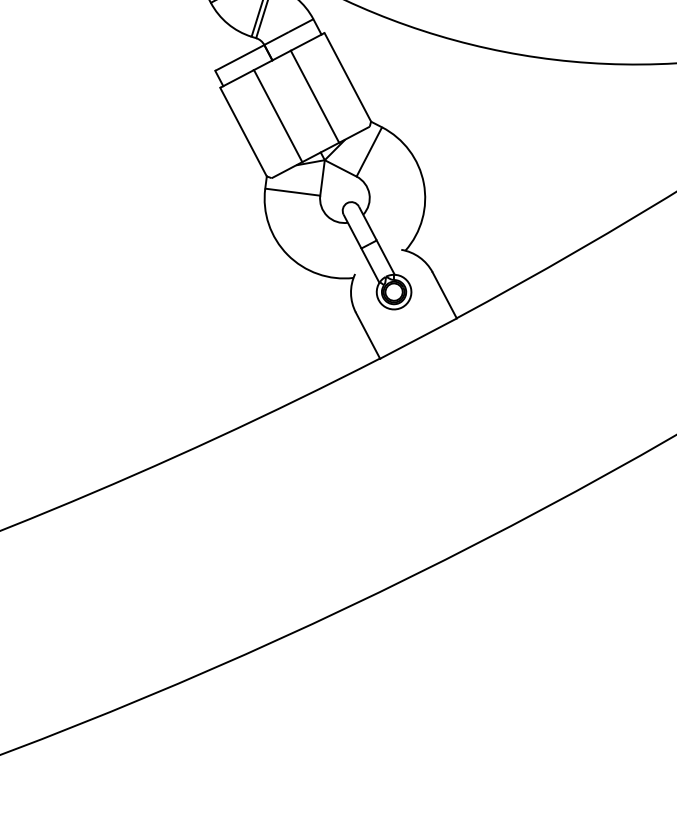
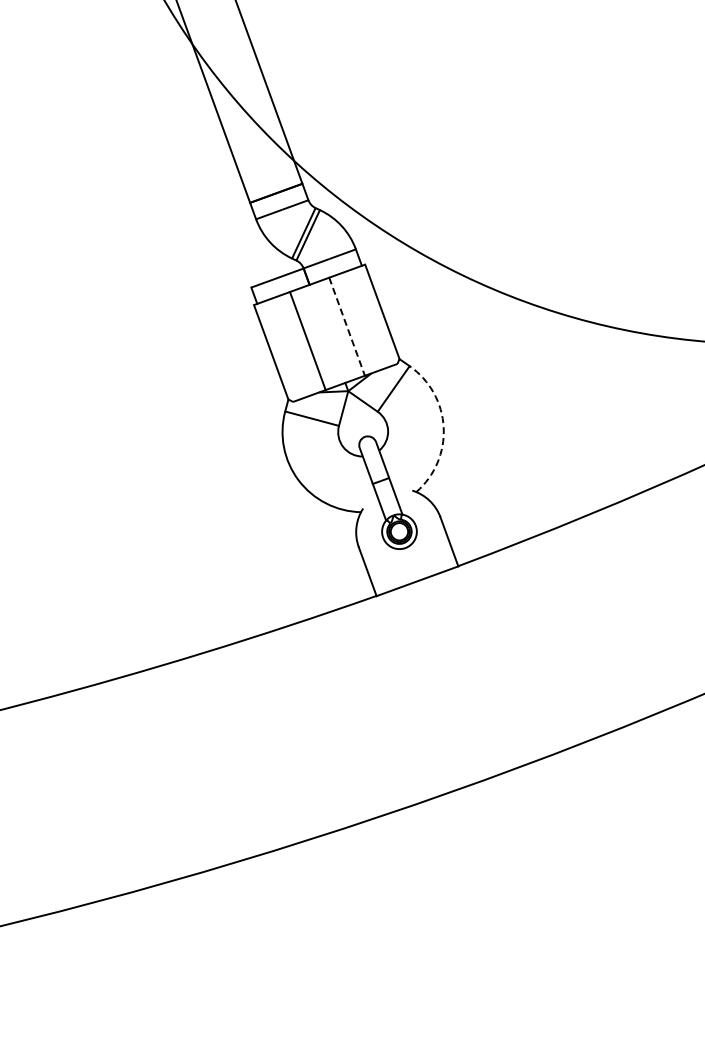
line: (315, 97) -> (347, 327), solid -> dashed
arc: (423, 183) -> (443, 427), solid -> dashed

